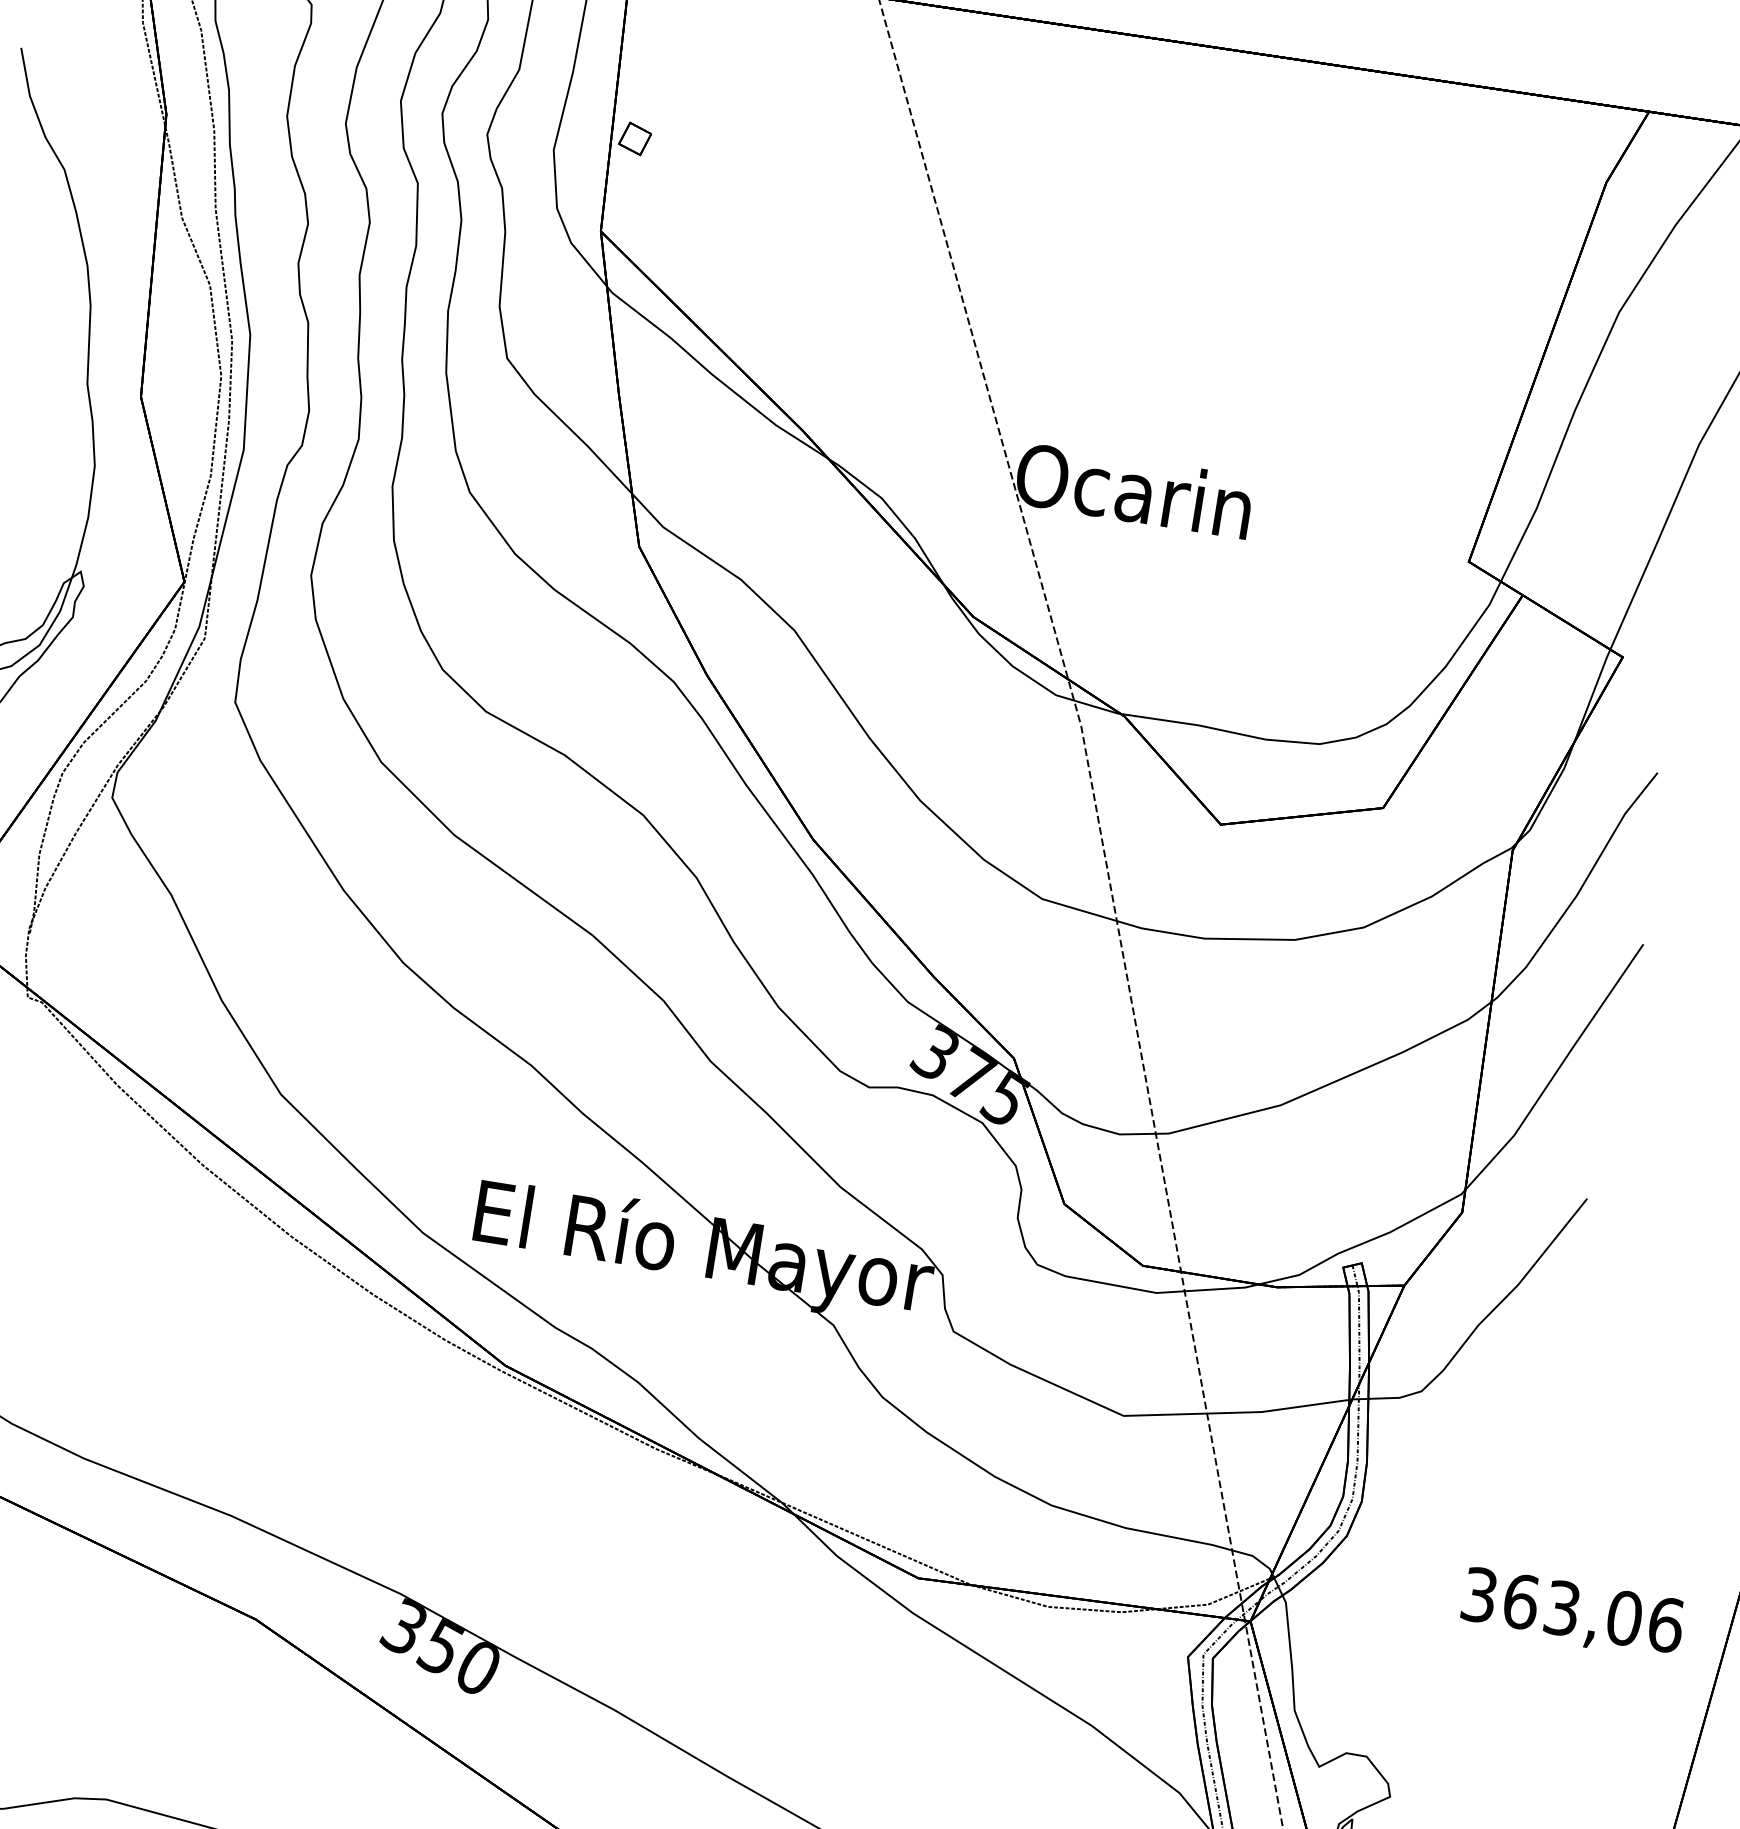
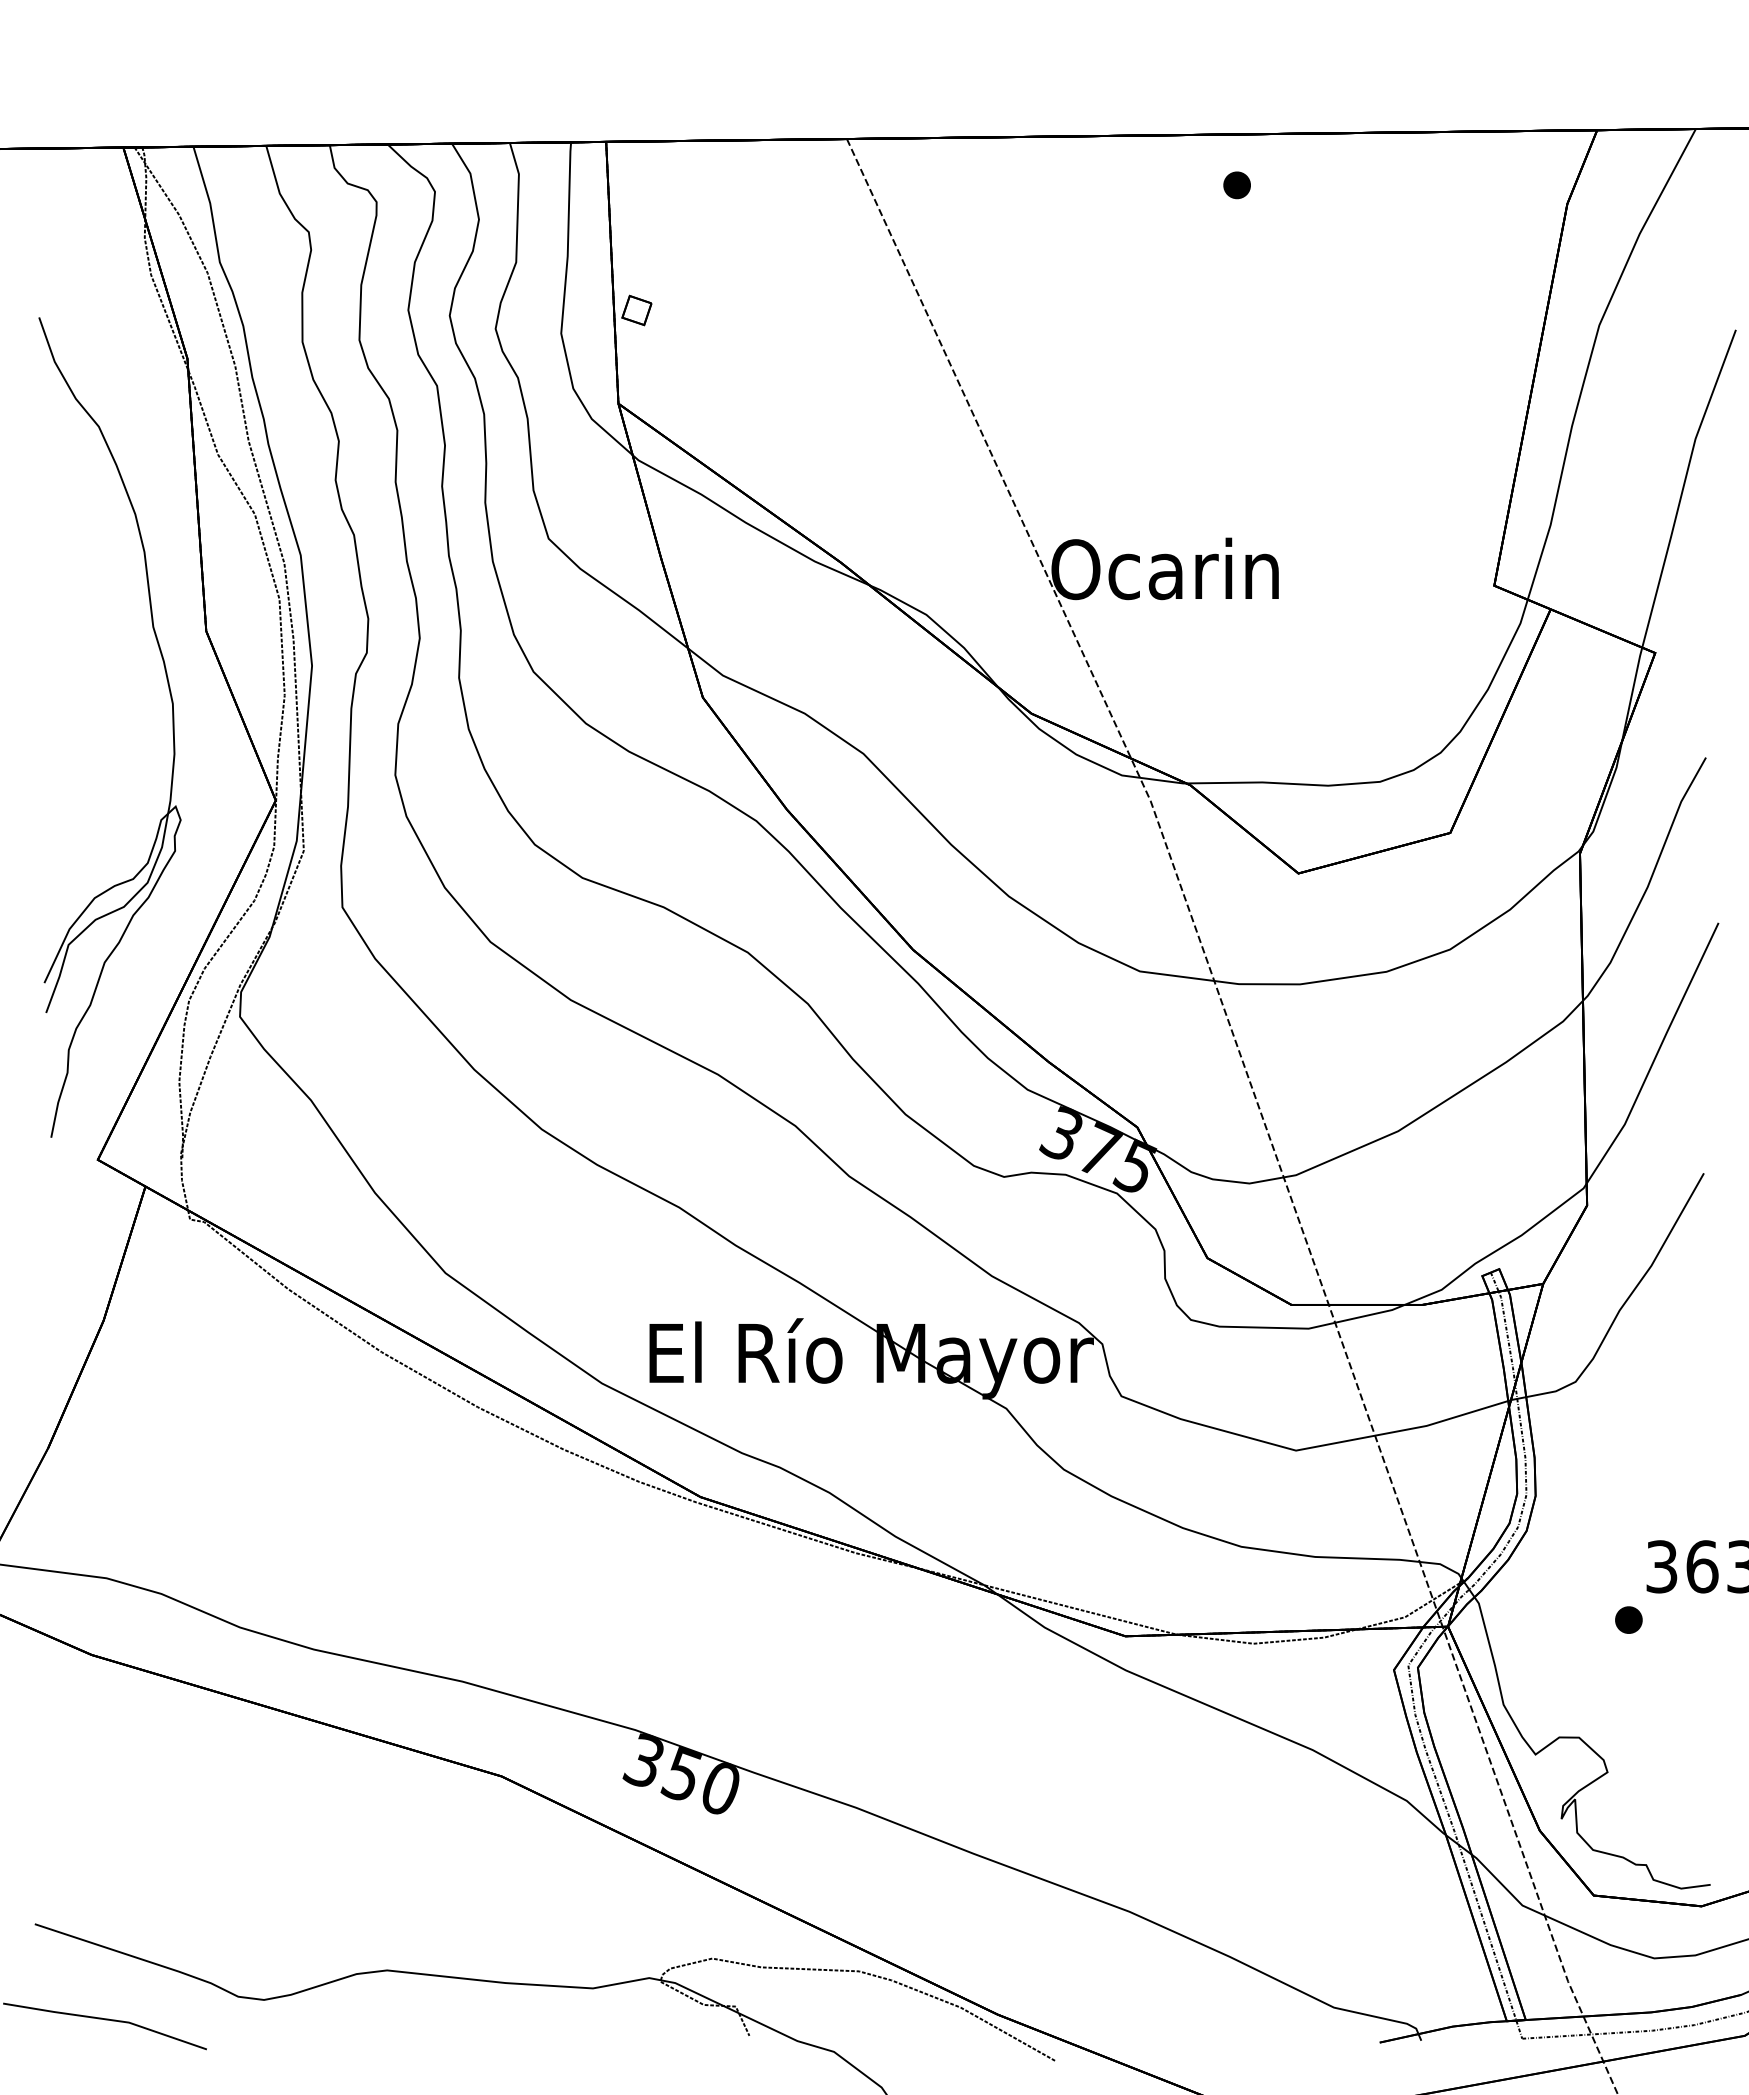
part: (1270, 109) -> (1236, 185), added
part: (1436, 1643) -> (1628, 1619), added

